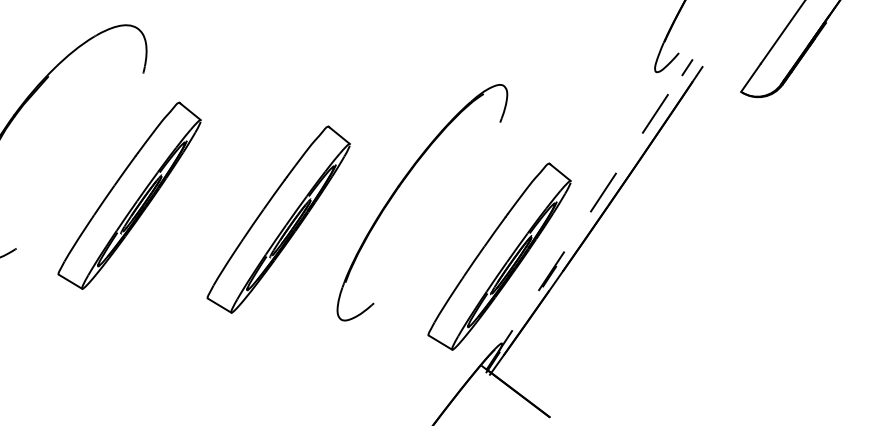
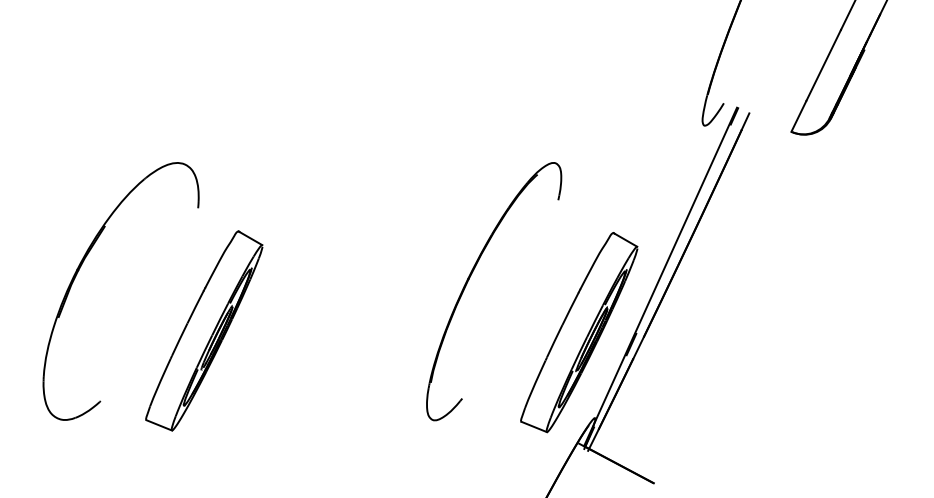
line: (588, 215) -> (660, 277), dashed -> solid
part: (279, 219) -> (355, 330), removed

